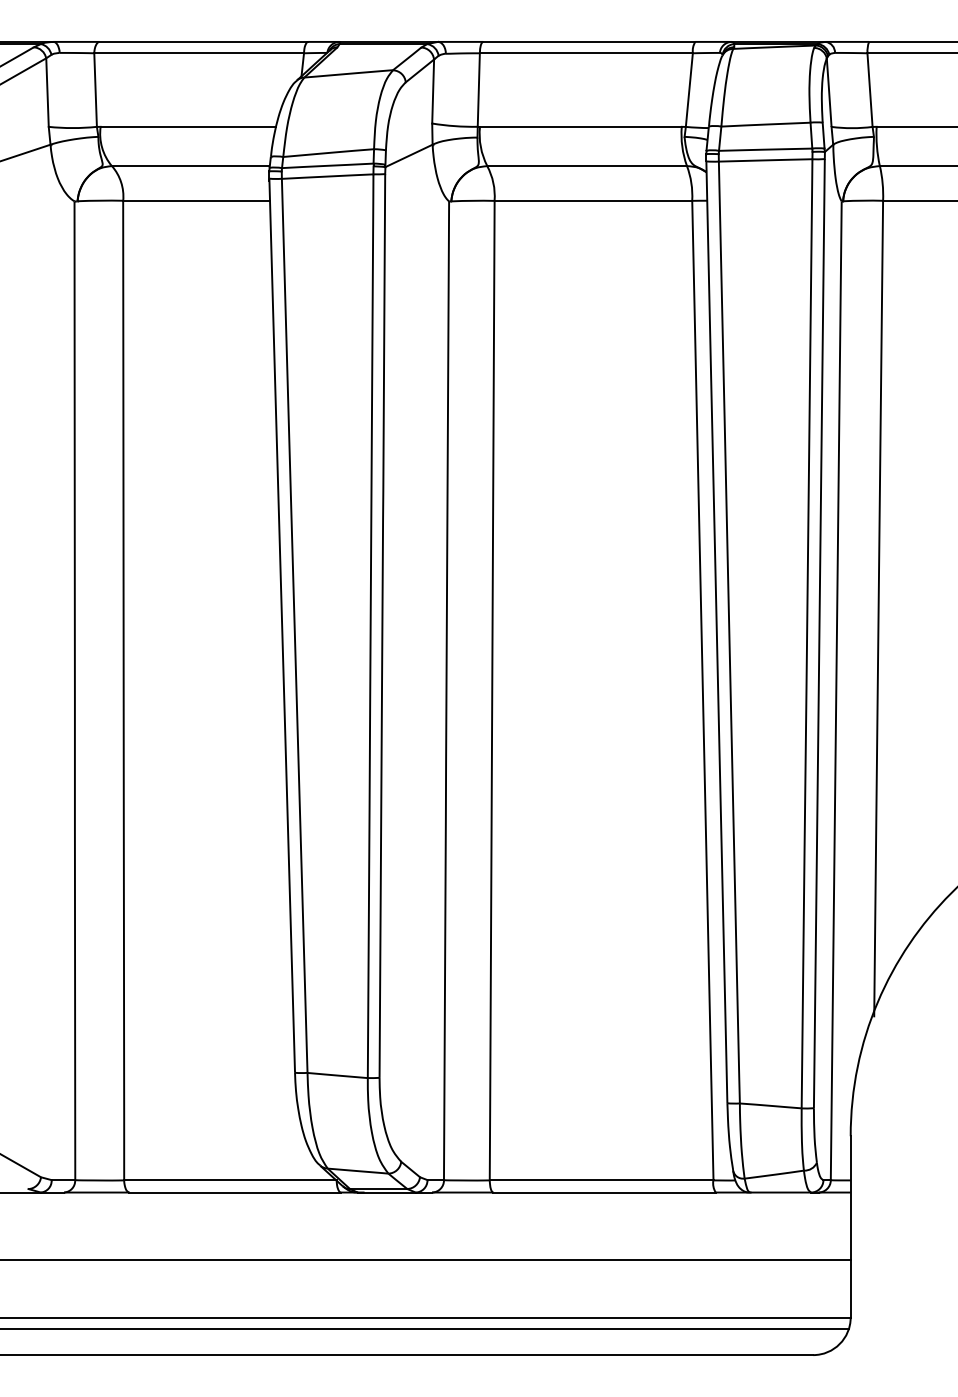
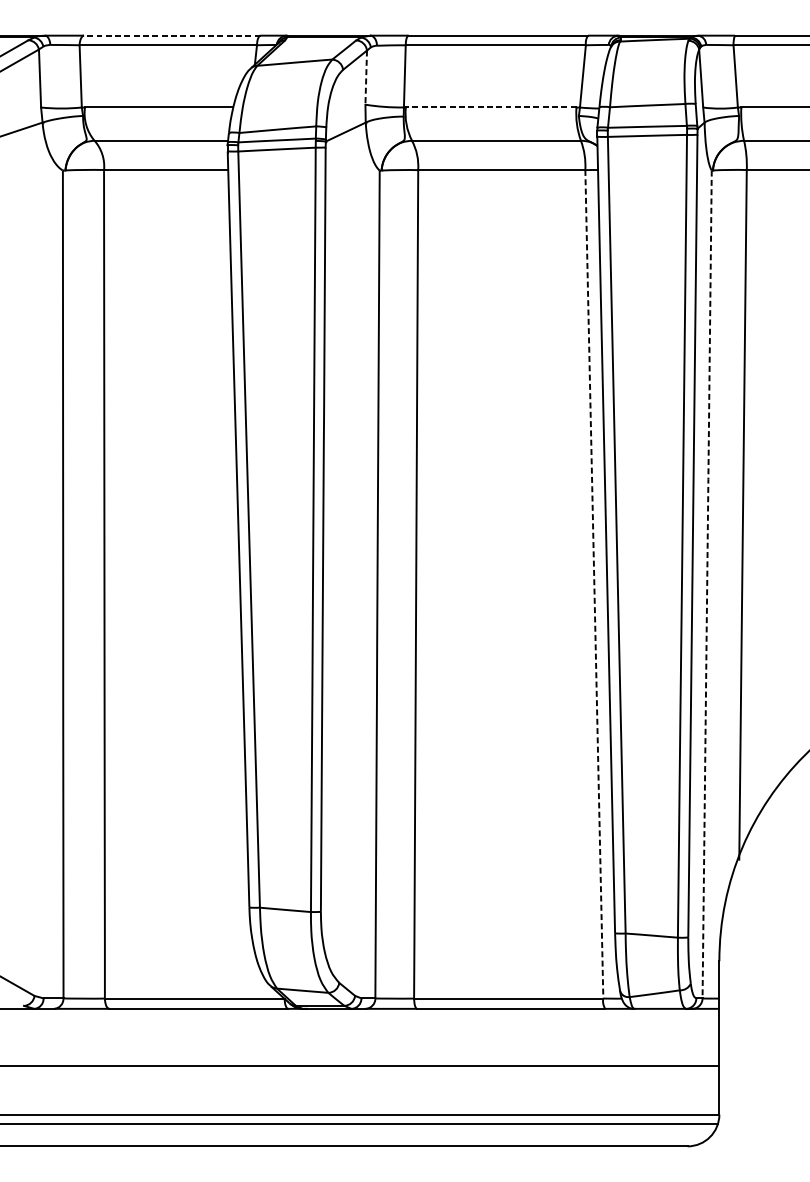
line: (203, 41) -> (171, 35), solid -> dashed
line: (433, 92) -> (366, 78), solid -> dashed
line: (580, 126) -> (490, 107), solid -> dashed
line: (702, 689) -> (594, 583), solid -> dashed
line: (836, 690) -> (707, 584), solid -> dashed

